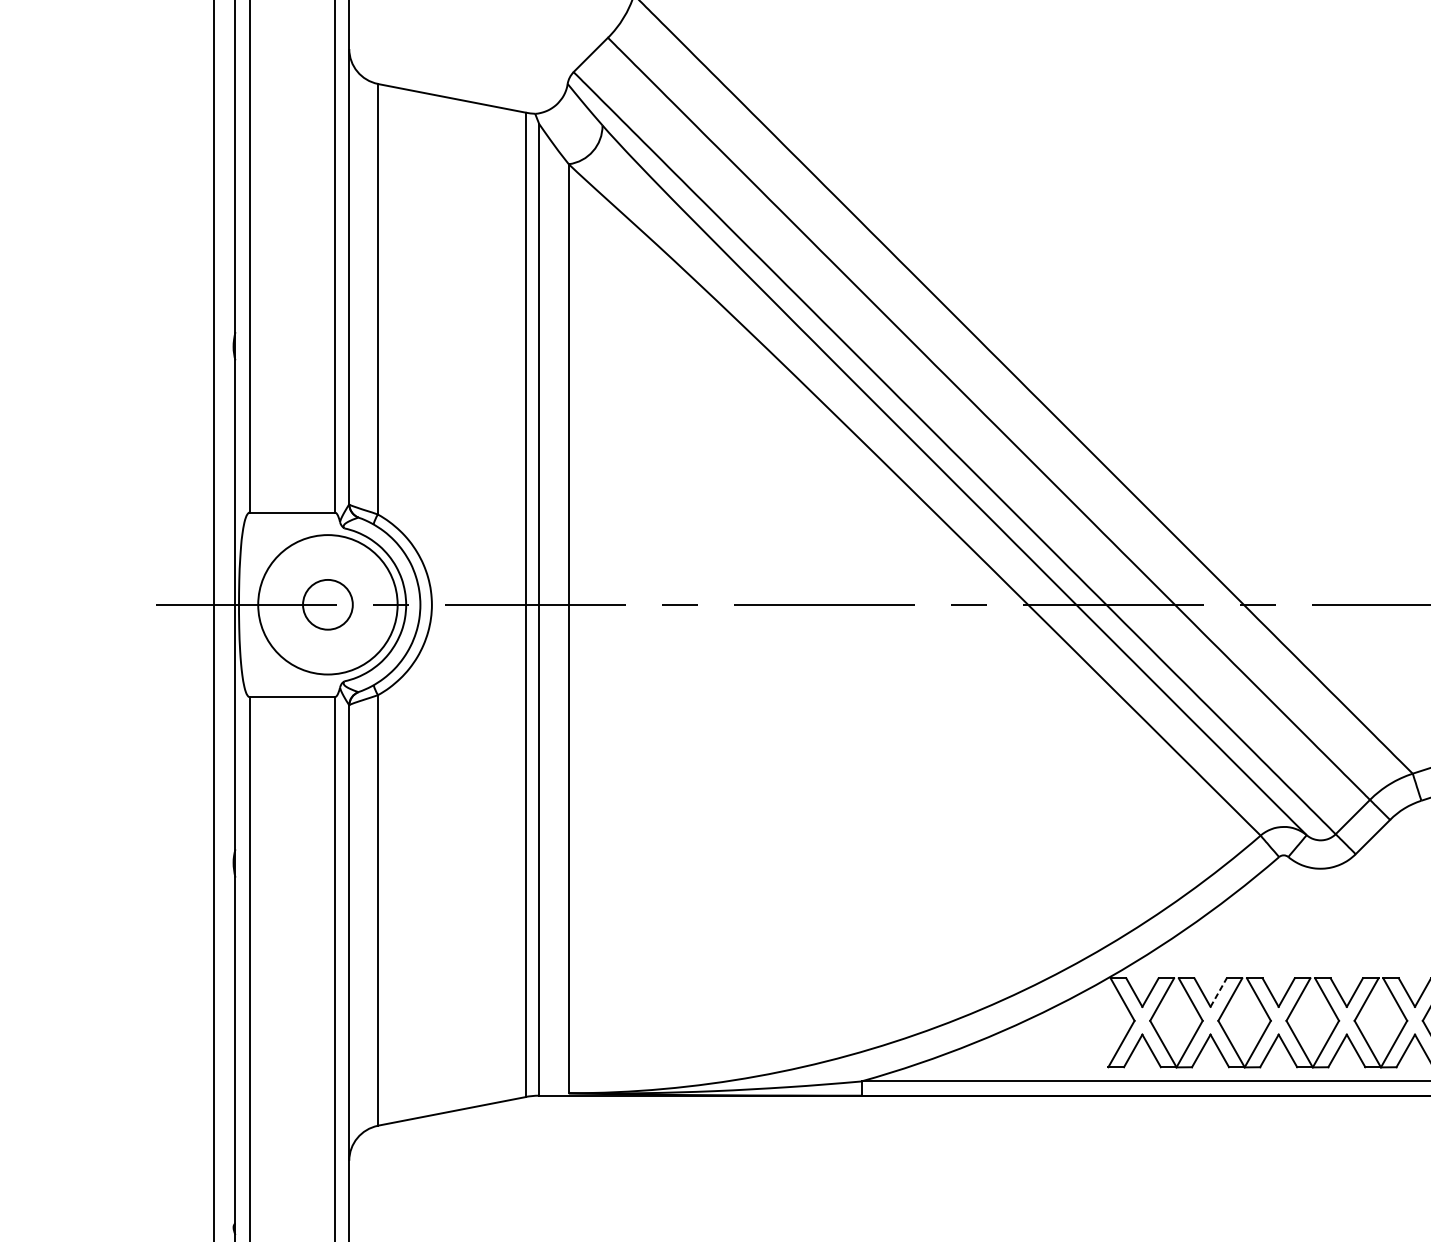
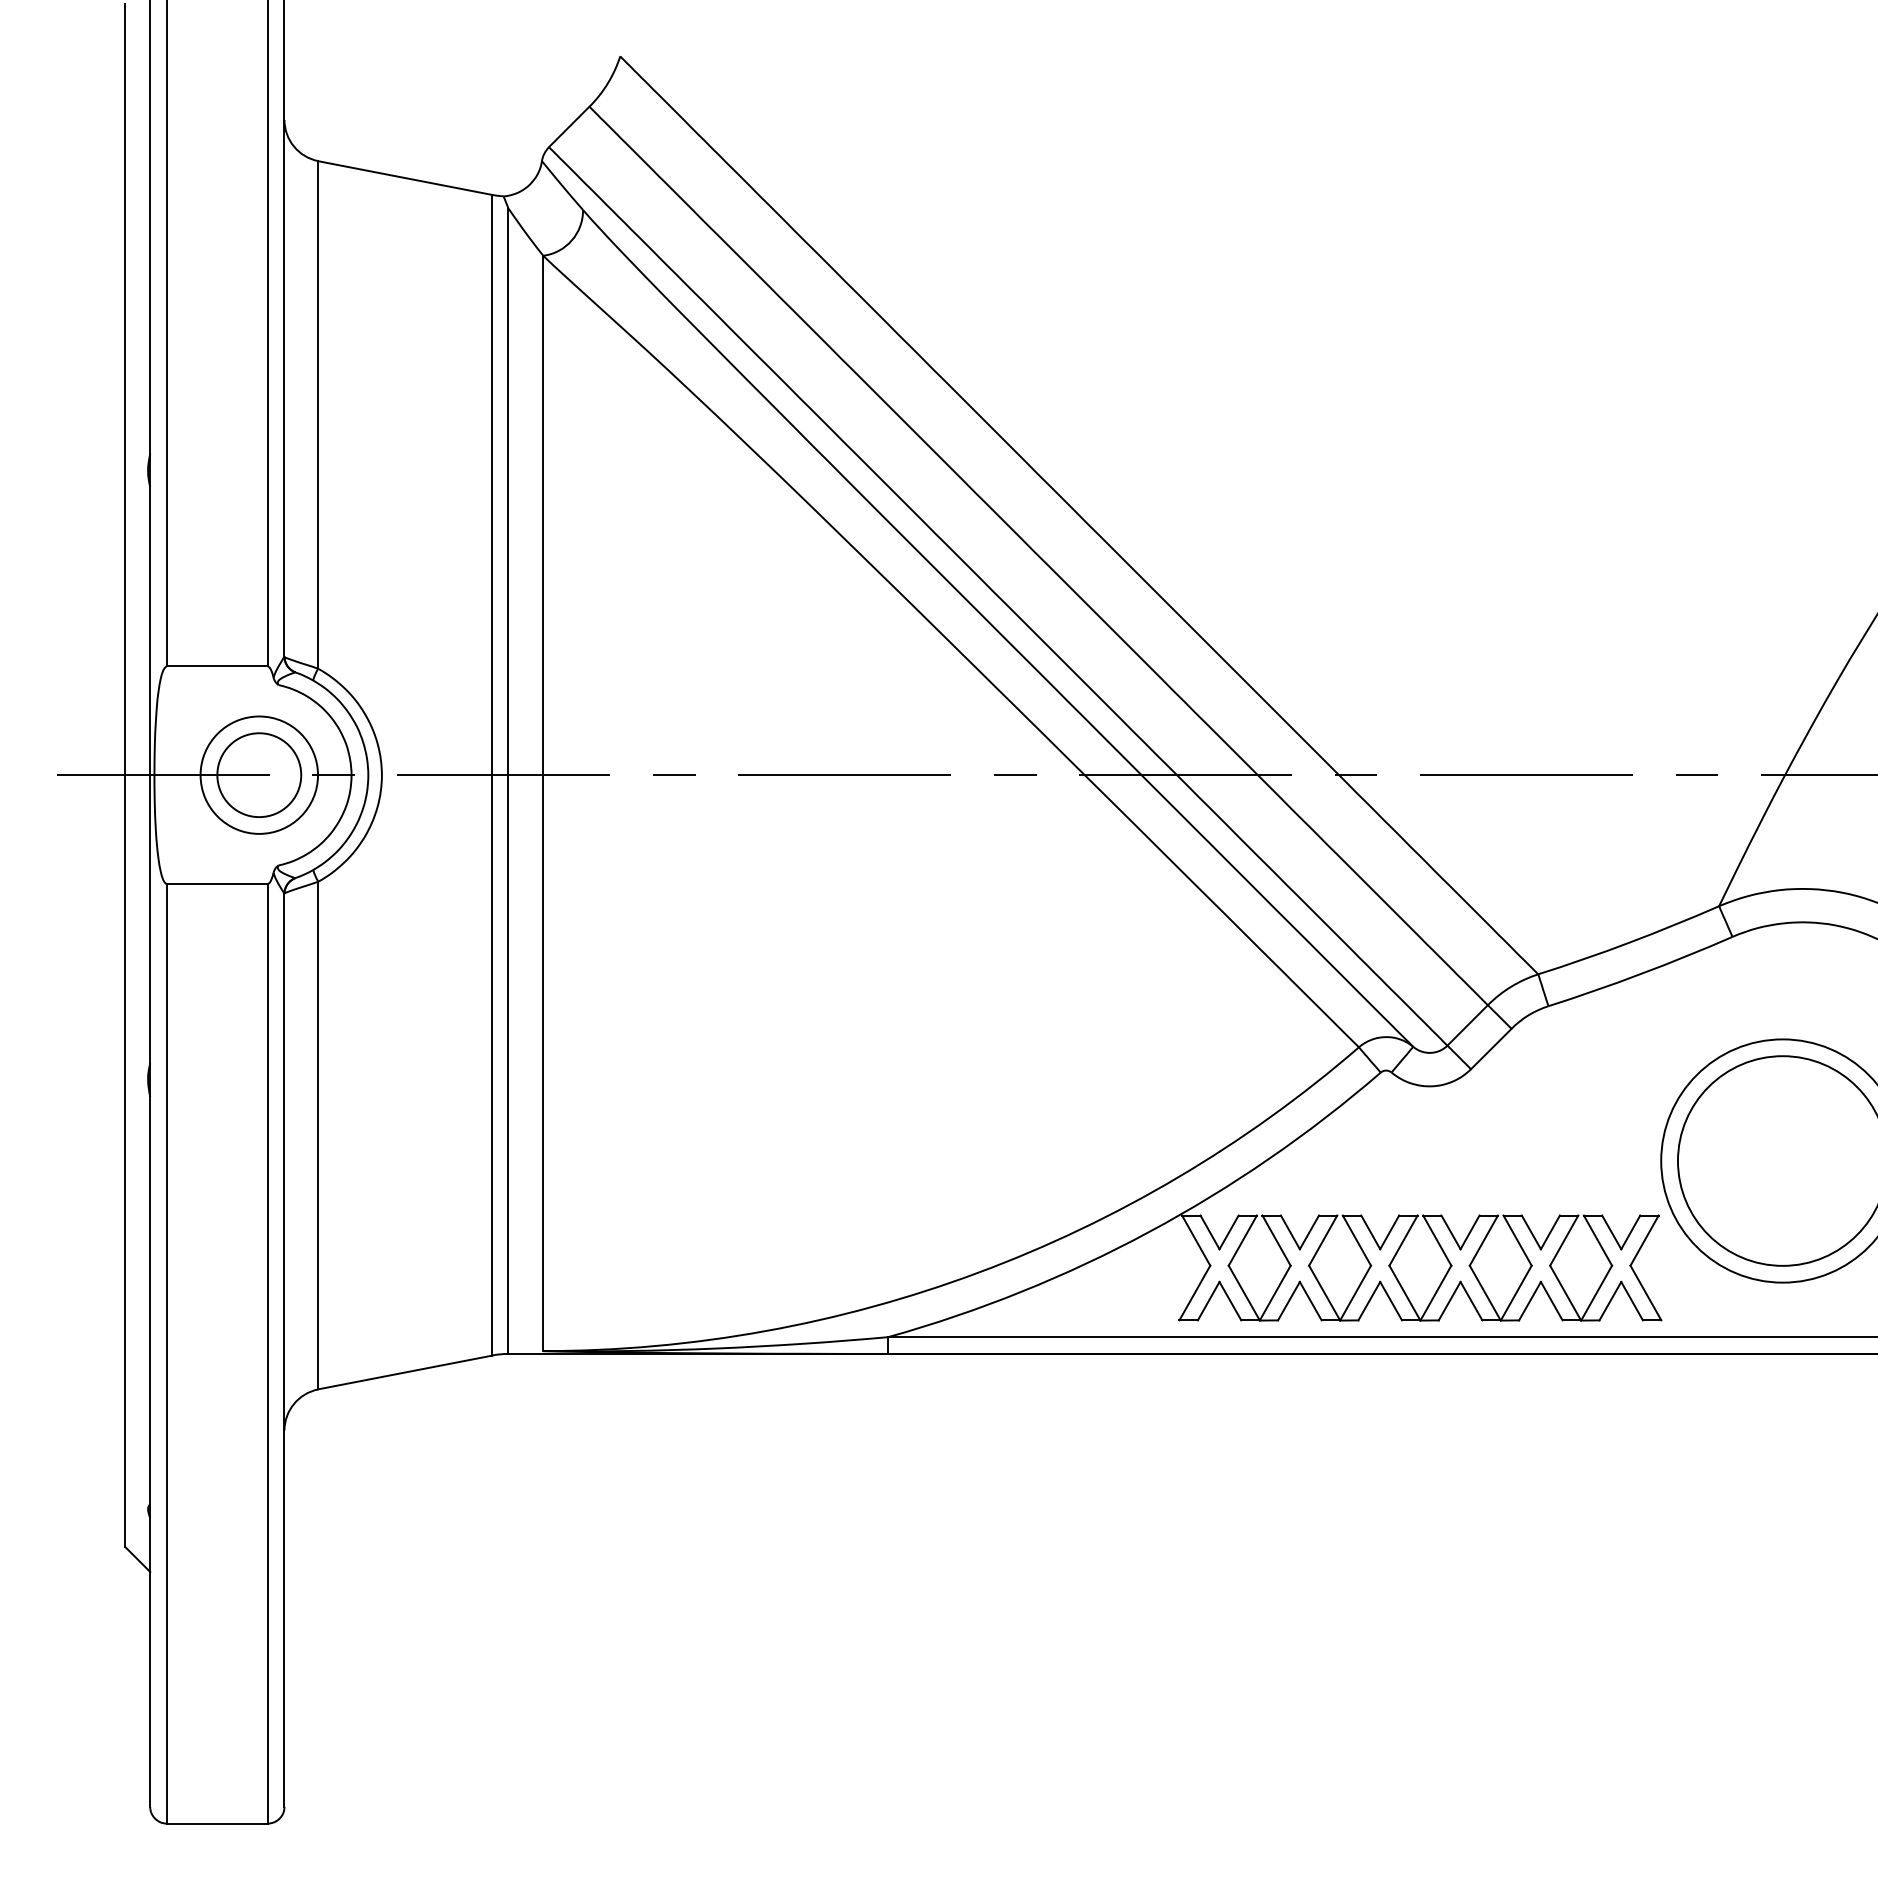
circle: (328, 604) -> (259, 774), size x0.71
circle: (328, 605) -> (259, 775), size x1.43
line: (1218, 991) -> (1309, 1231), dashed -> solid

